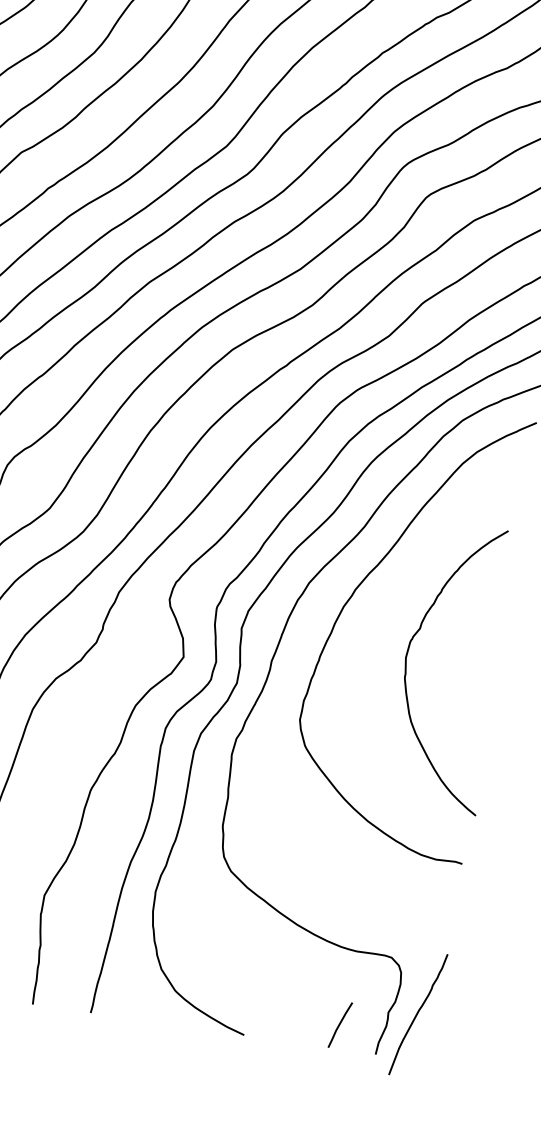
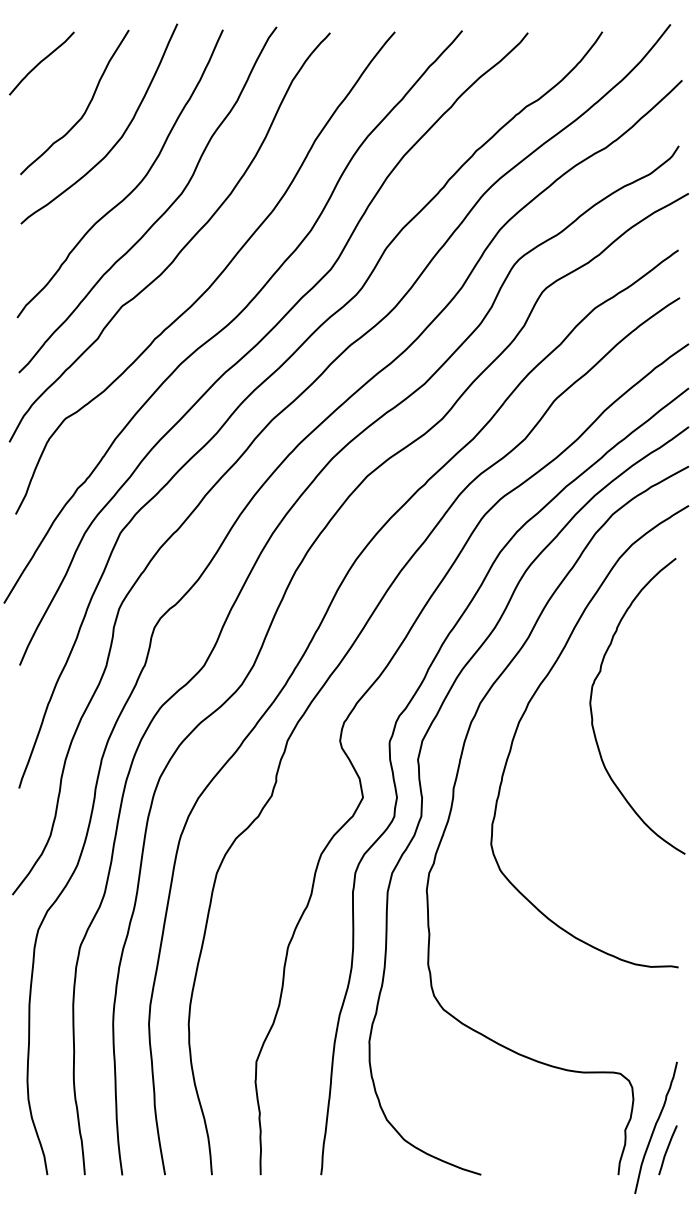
curve: (406, 666) -> (592, 711), moved
line: (339, 1025) -> (667, 1150), moved

